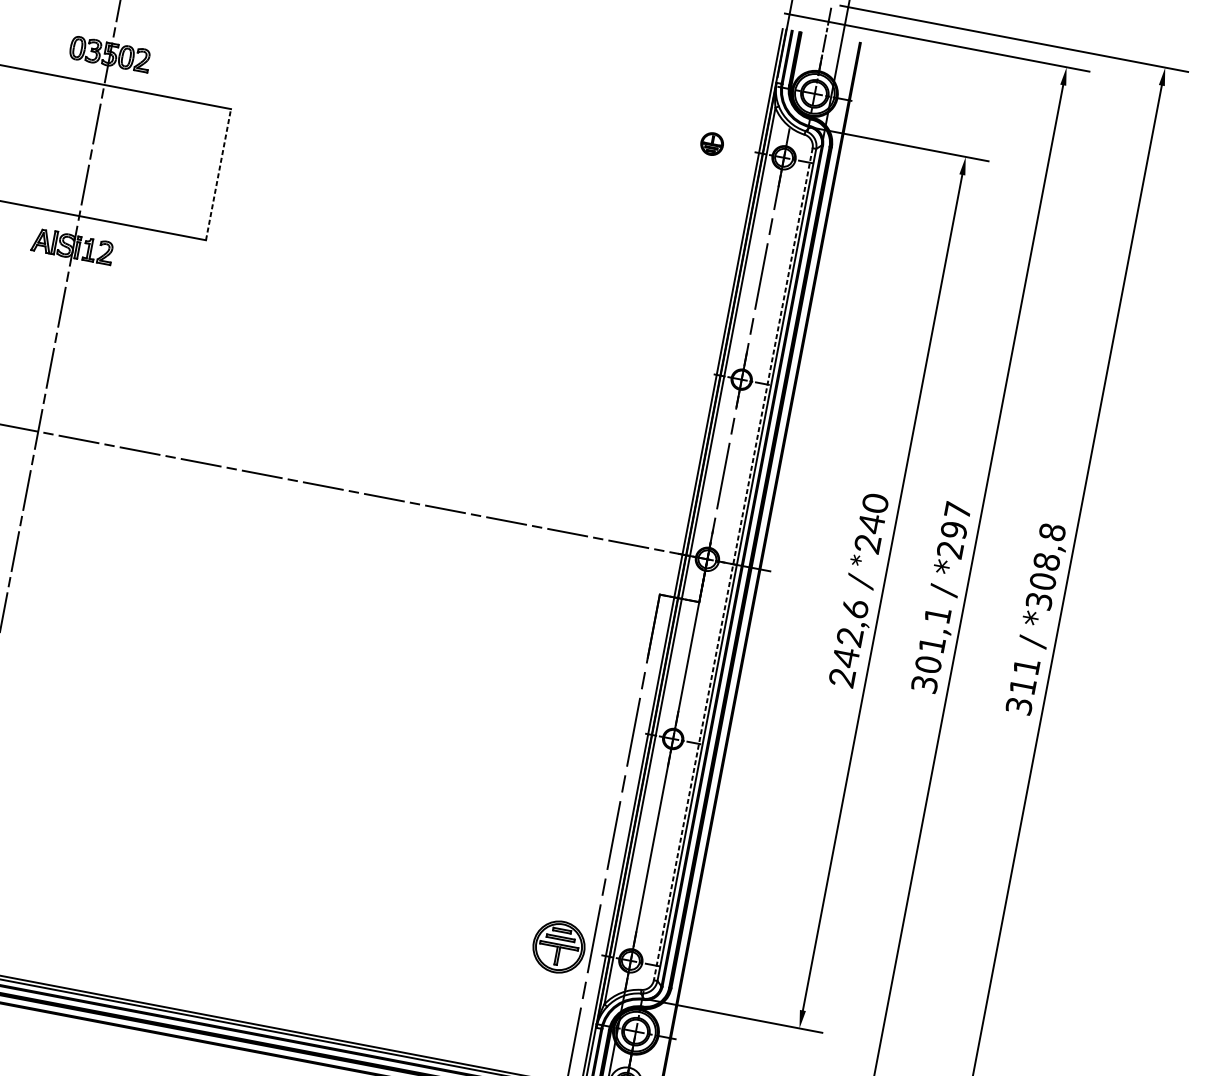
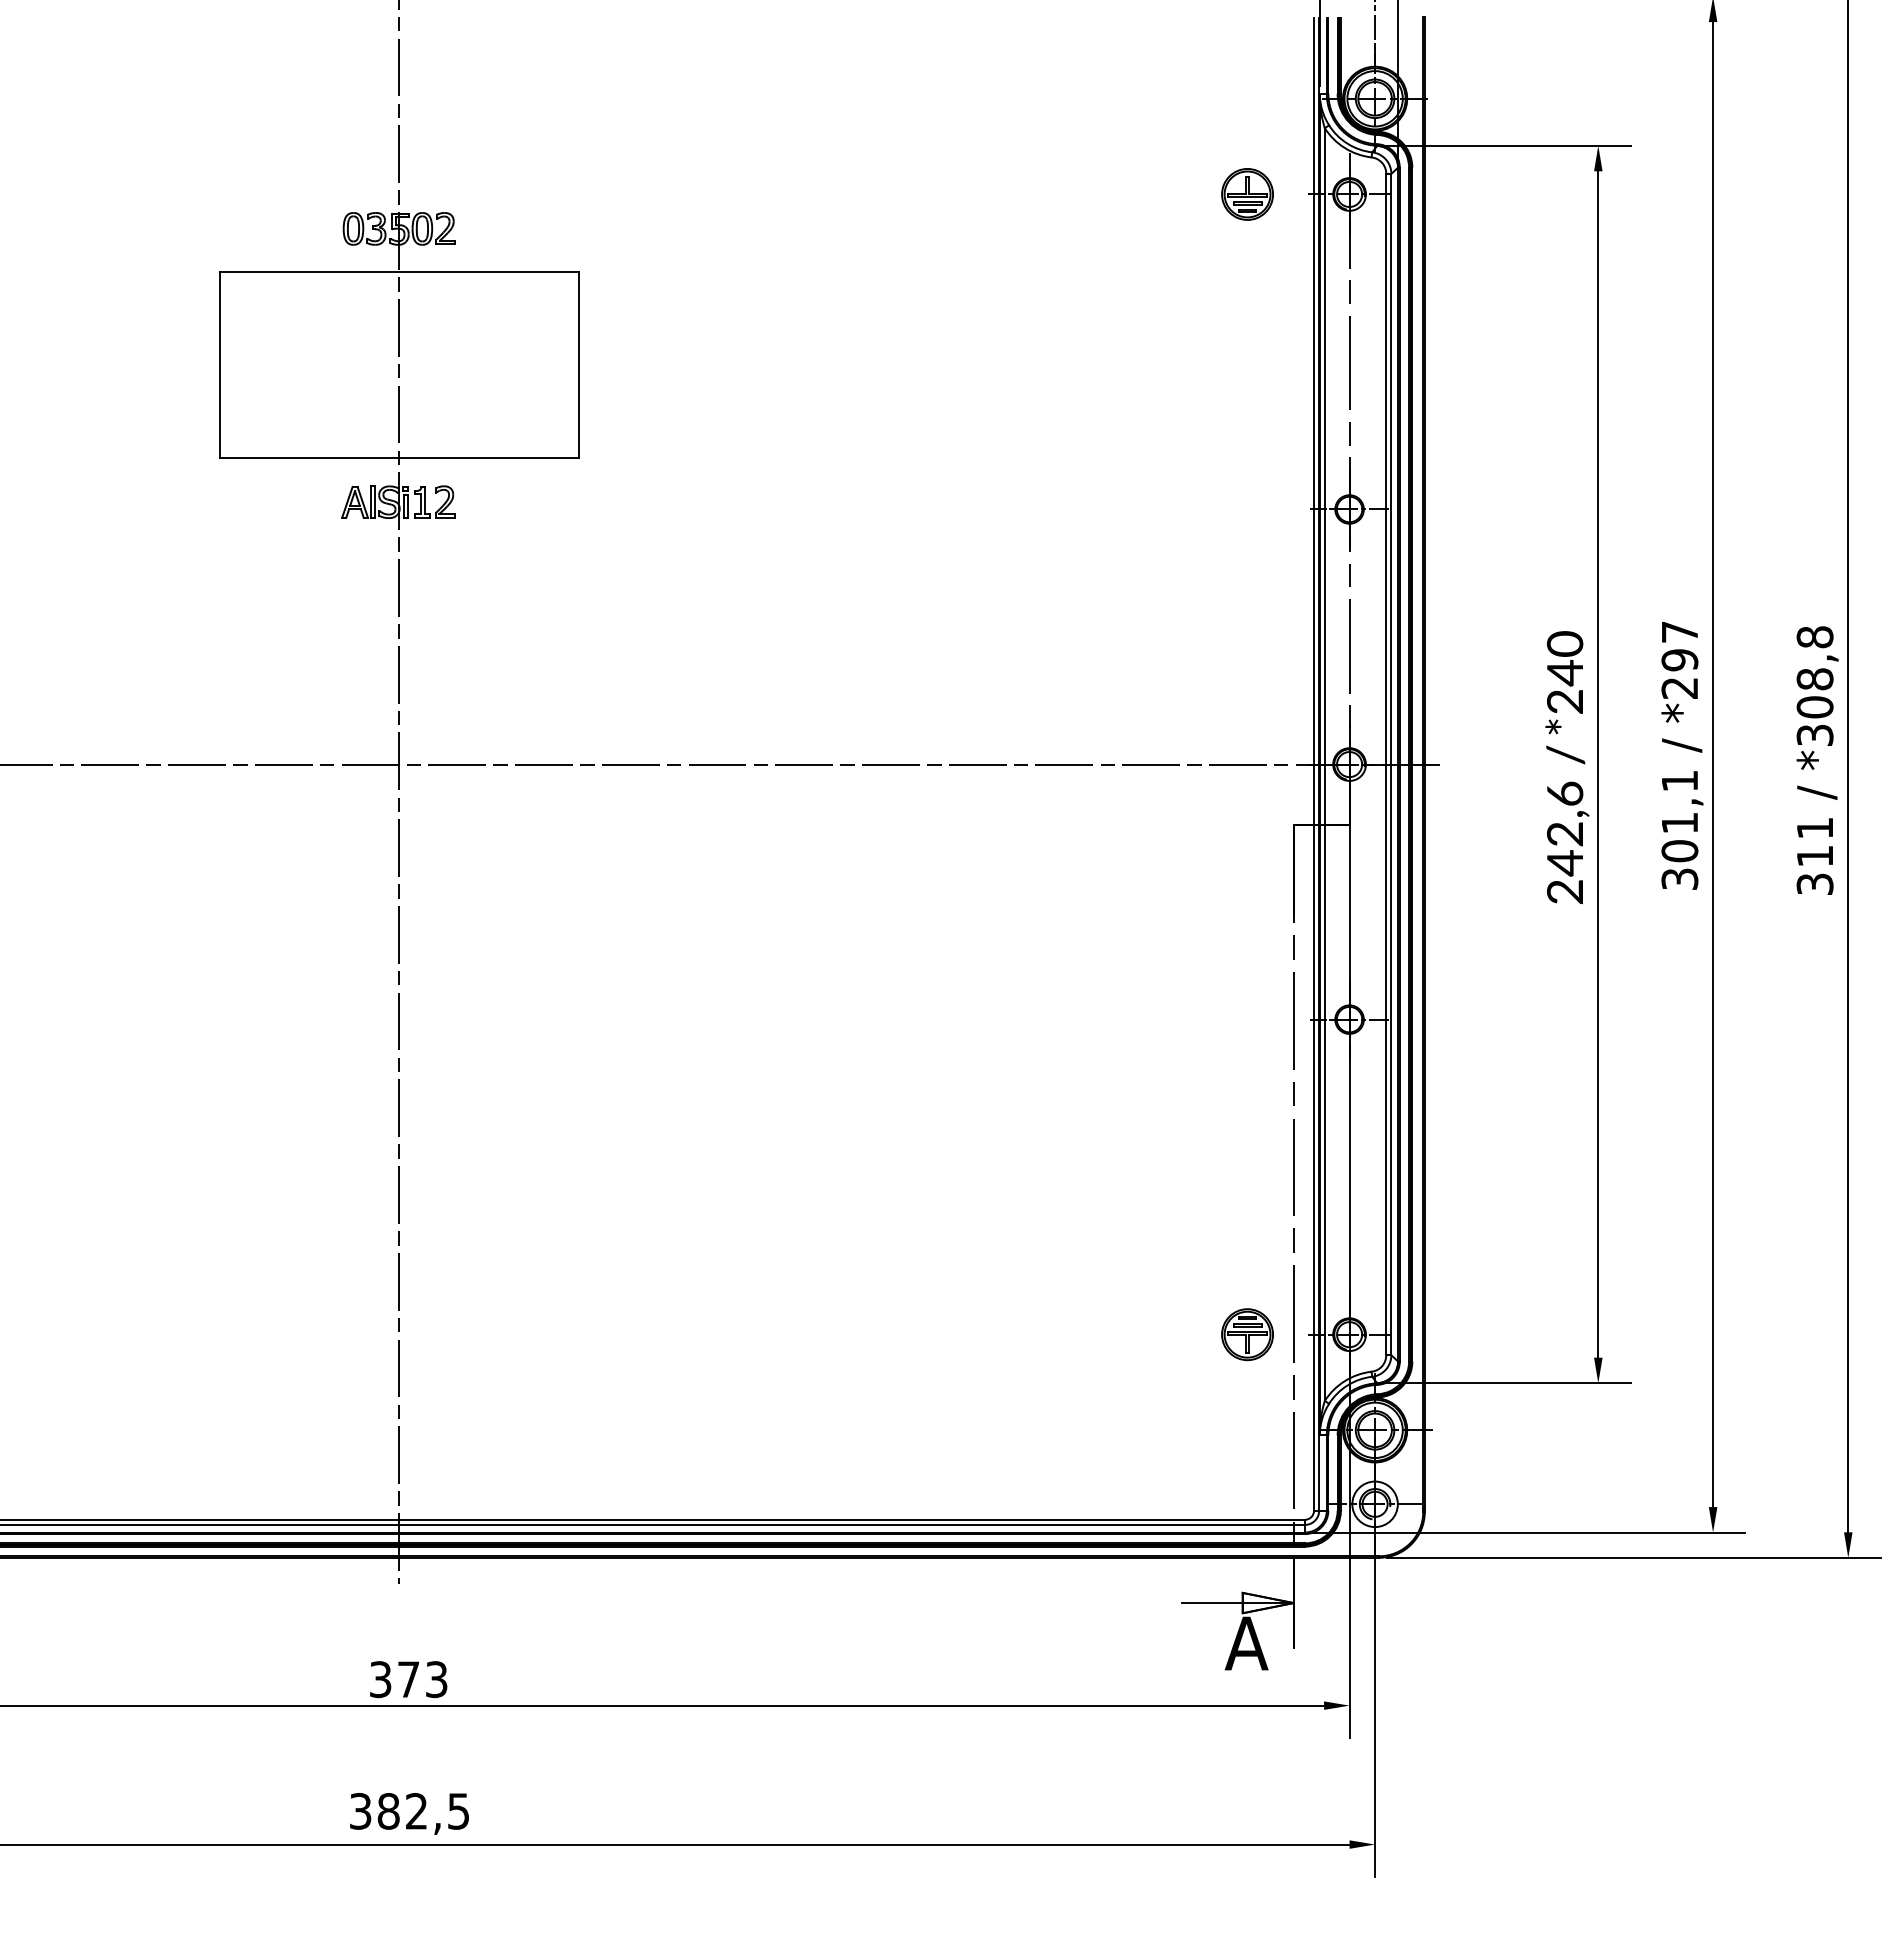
part: (712, 144) -> (1247, 194), size x1.67
line: (218, 174) -> (579, 364), dashed -> solid
line: (733, 564) -> (1386, 764), dashed -> solid
part: (558, 947) -> (1247, 1334), size x0.71

